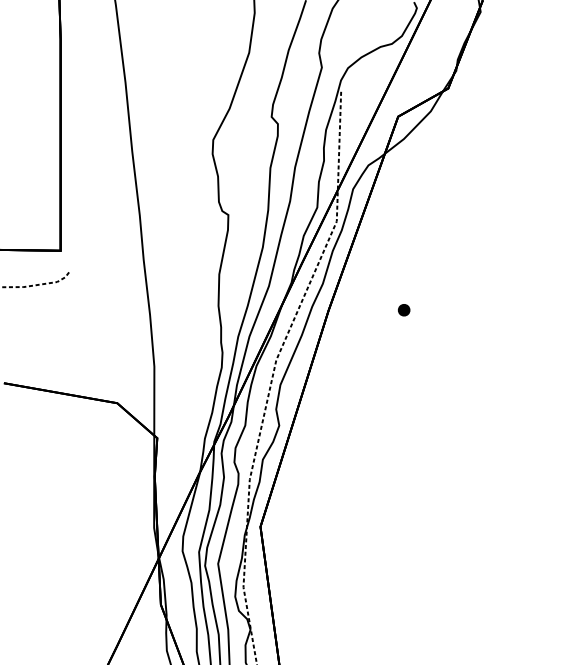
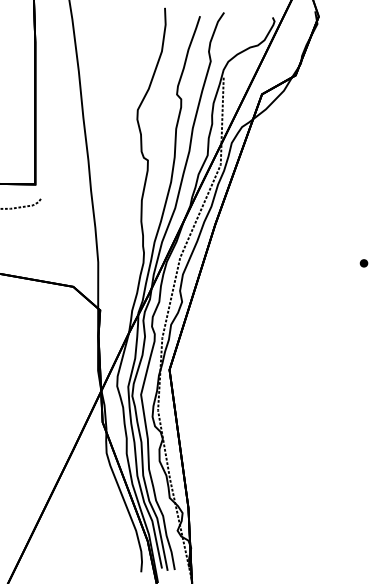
part: (403, 310) -> (363, 263), moved

